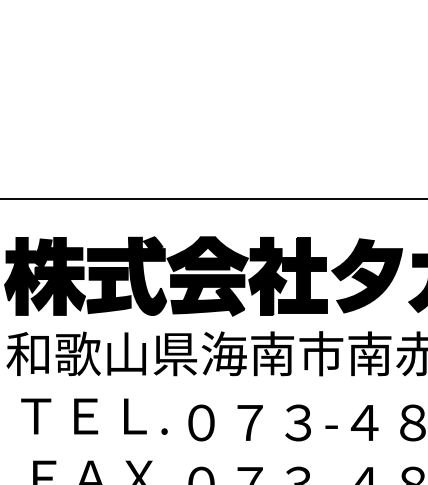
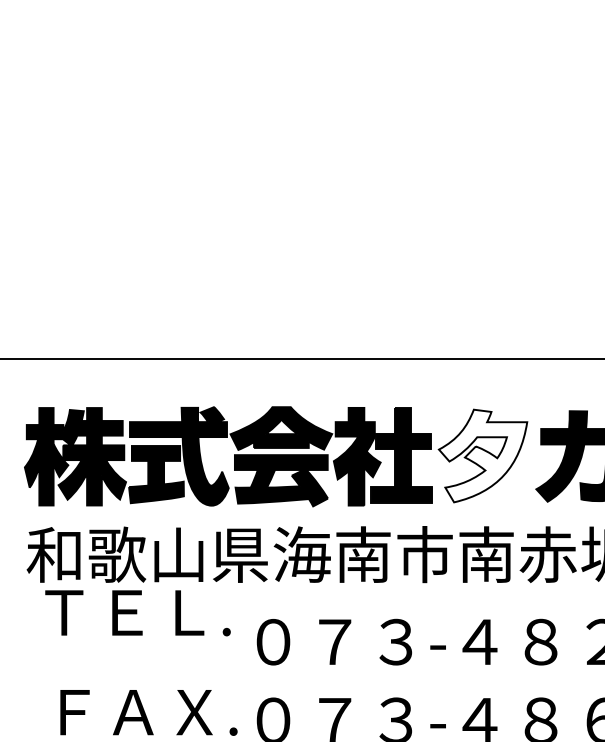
fill: (367, 275) -> (483, 455), removed
text: (94, 416) -> (137, 613), moved

